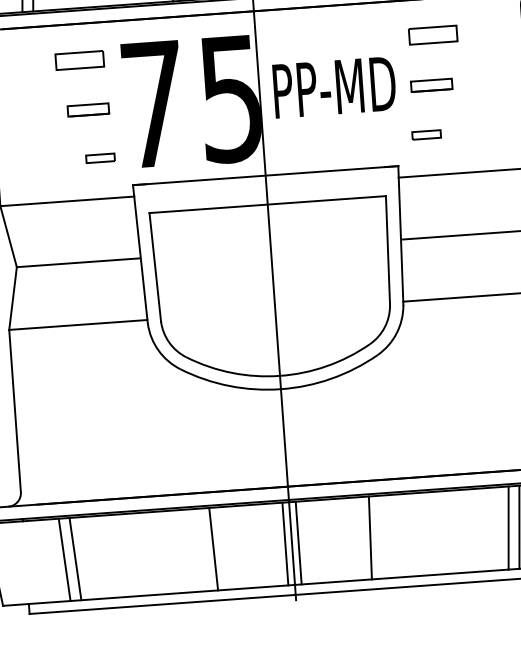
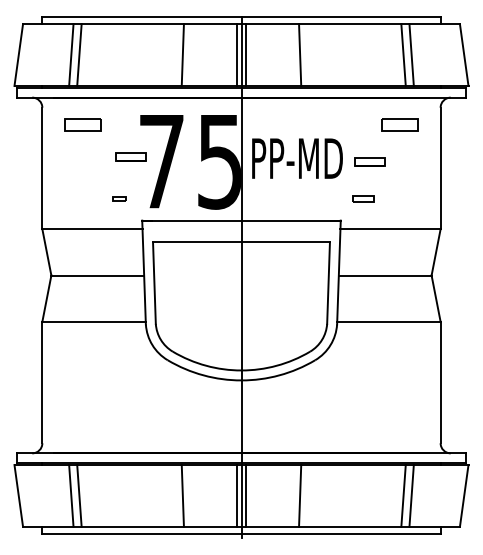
part: (432, 34) -> (399, 124), moved
part: (78, 59) -> (82, 124), moved
part: (87, 108) -> (130, 156), moved
part: (100, 157) -> (119, 198), size x0.6

